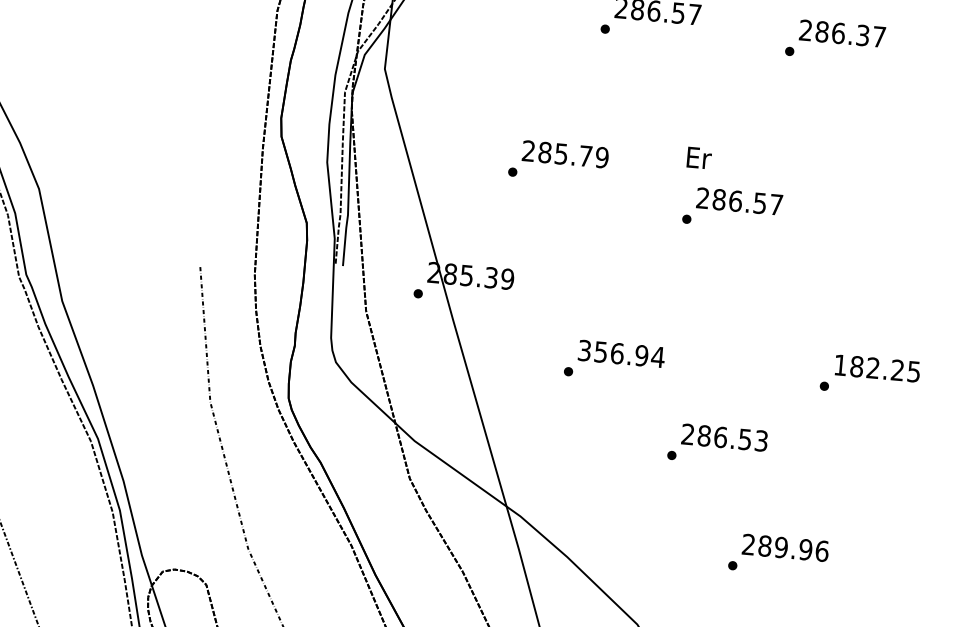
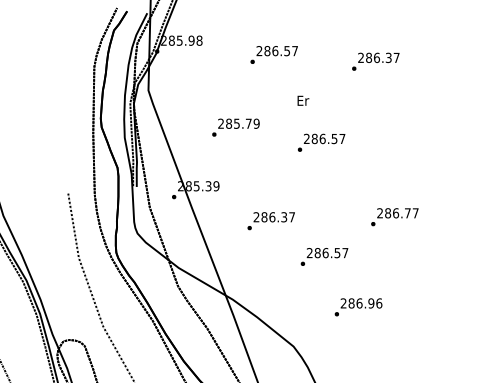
text: (834, 40) -> (375, 61), moved
text: (699, 157) -> (303, 100), moved
text: (621, 354) -> (274, 217), 356.94 -> 286.37
text: (876, 368) -> (397, 213), 182.25 -> 286.77
text: (761, 441) -> (345, 253), 286.53 -> 286.57
text: (781, 547) -> (359, 303), 289.96 -> 286.96

